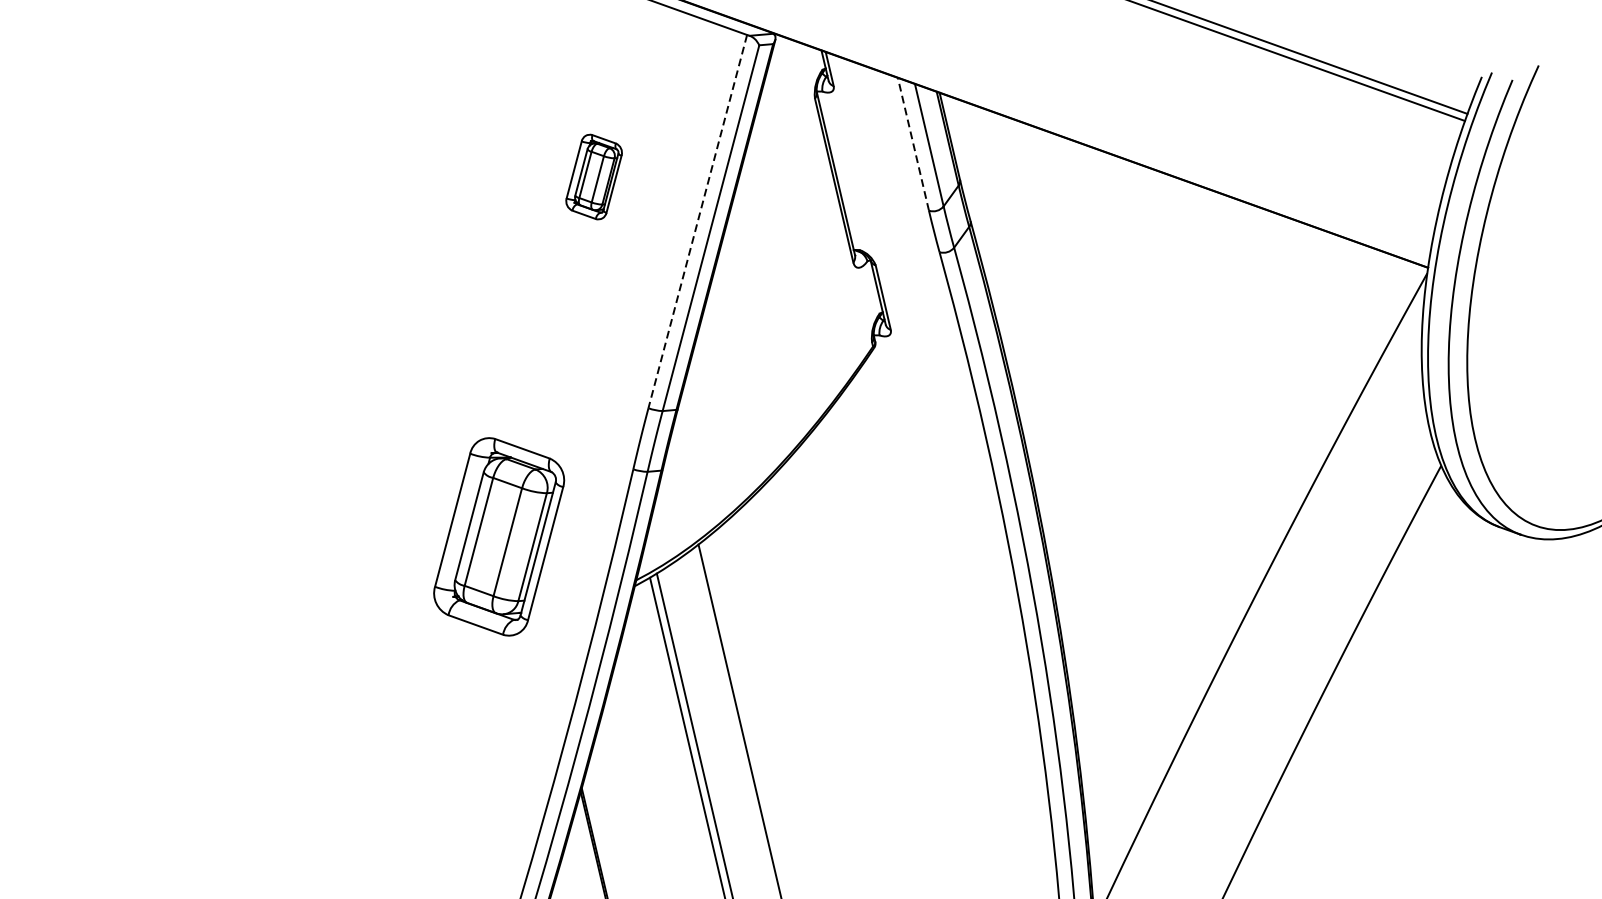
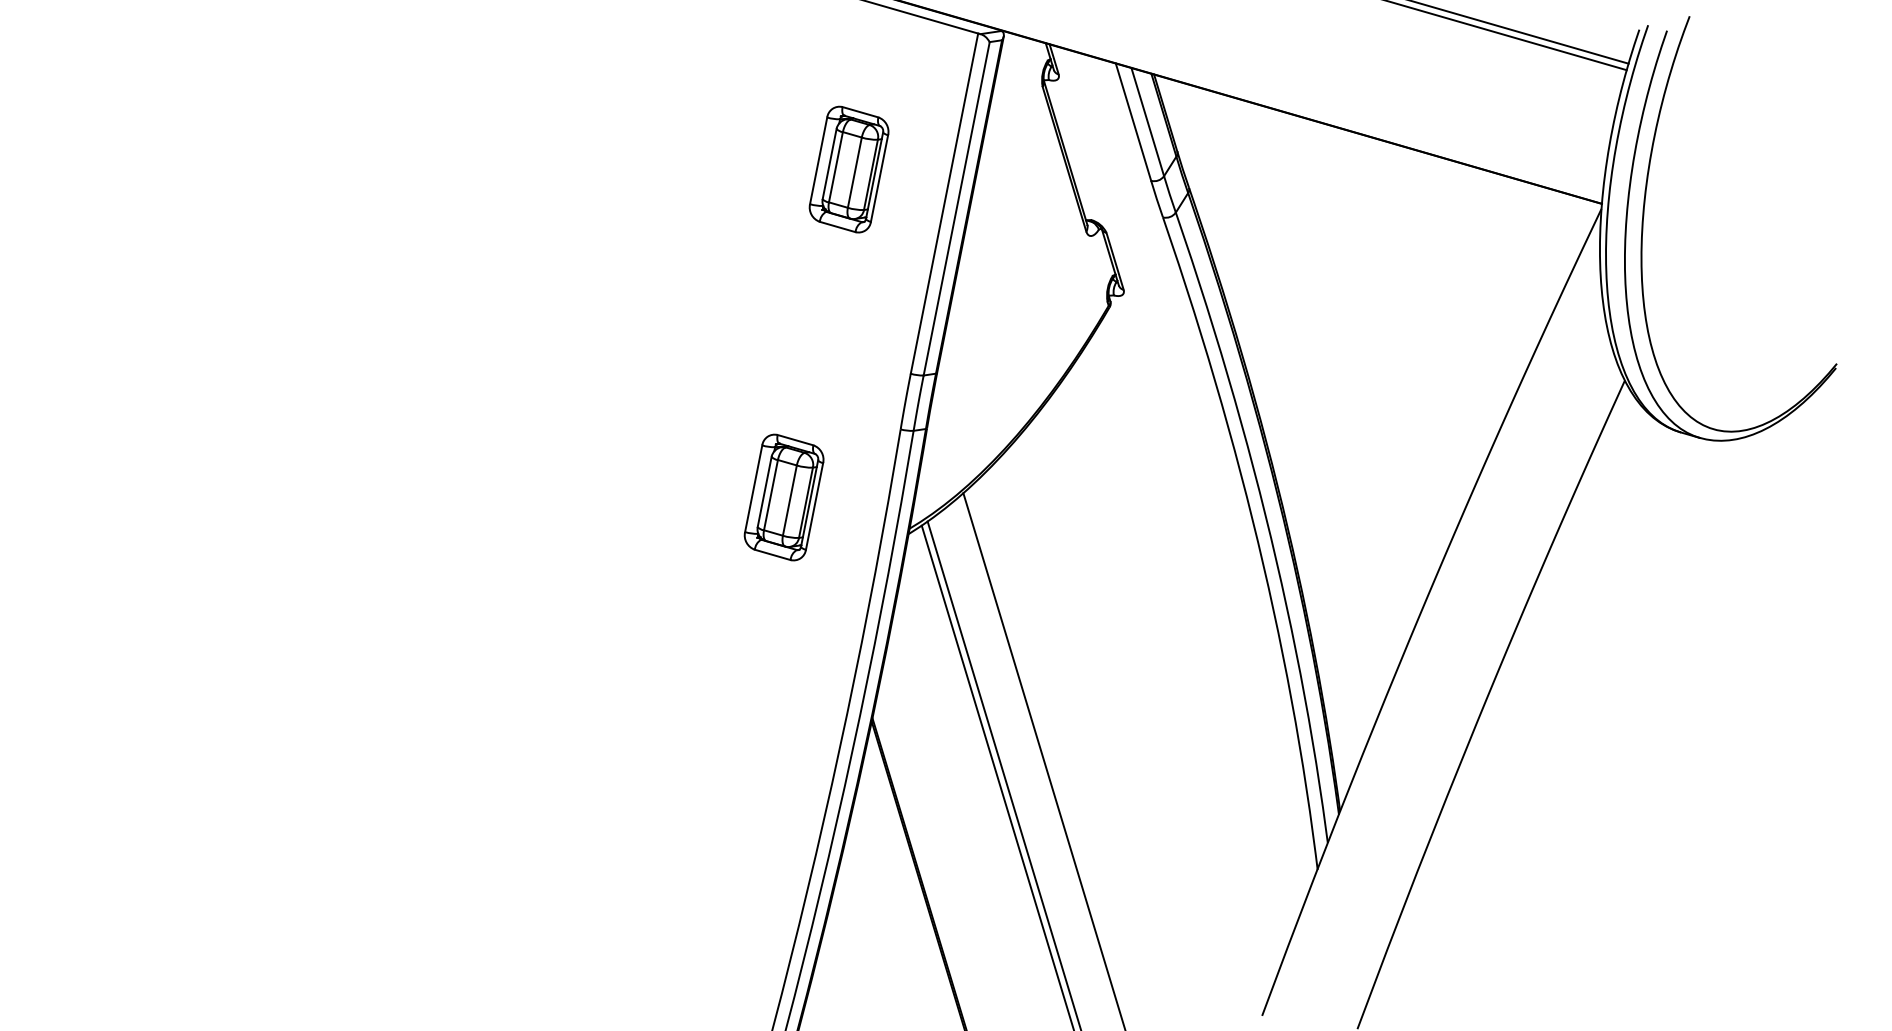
line: (913, 143) -> (1133, 121), dashed -> solid
part: (593, 176) -> (848, 169), size x1.67
line: (697, 222) -> (944, 204), dashed -> solid
part: (498, 536) -> (783, 497), size x0.71

